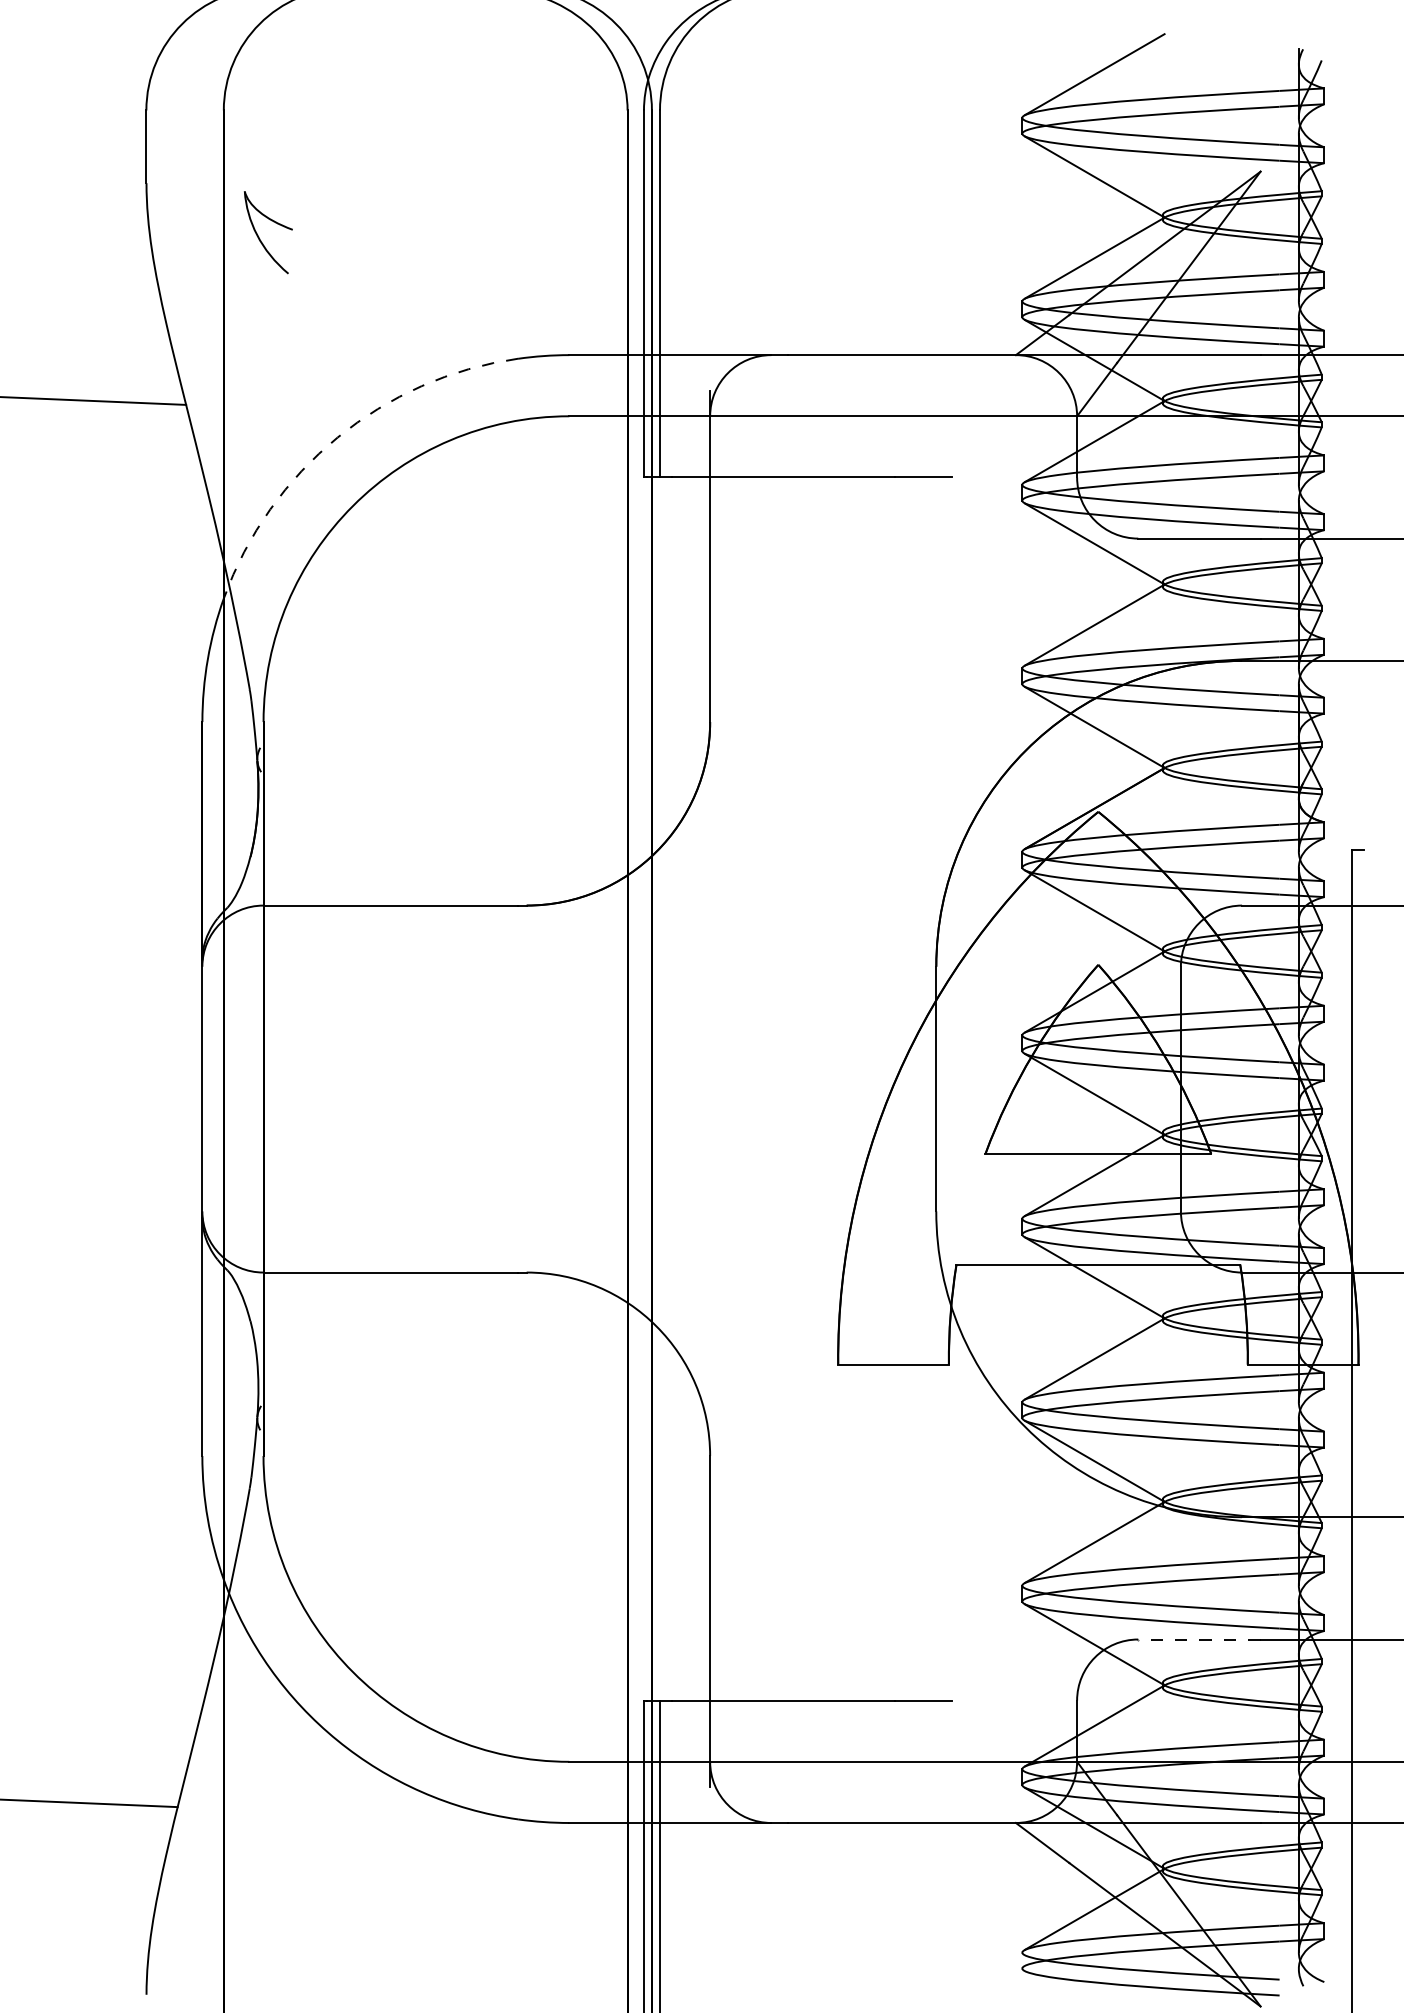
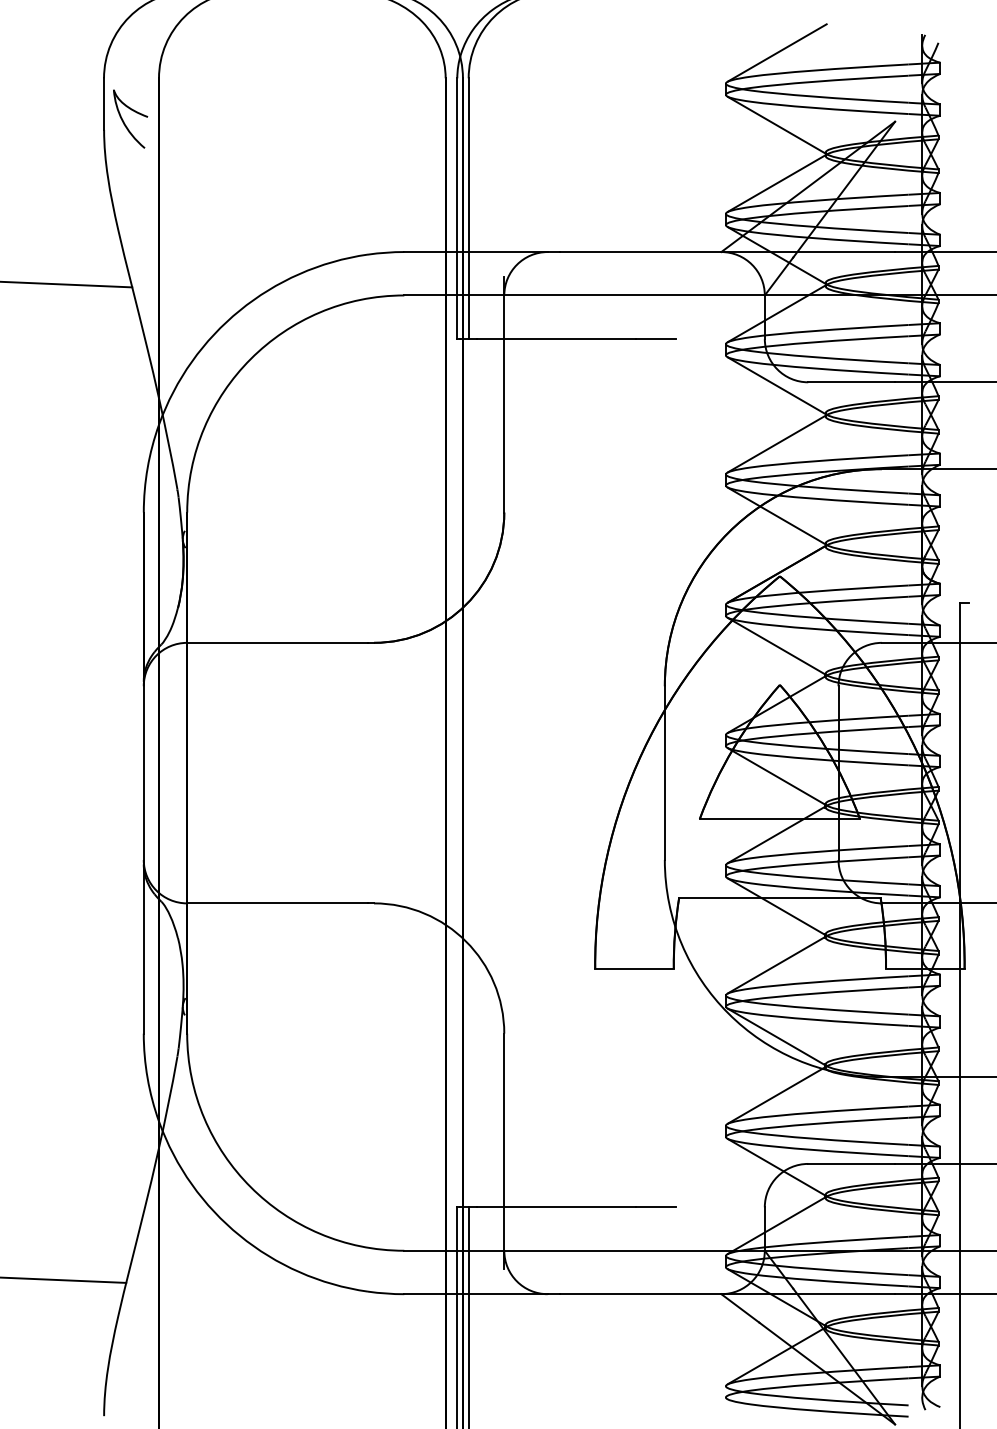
part: (259, 236) -> (124, 121), moved
arc: (337, 437) -> (239, 310), dashed -> solid
line: (1199, 1638) -> (851, 1163), dashed -> solid

